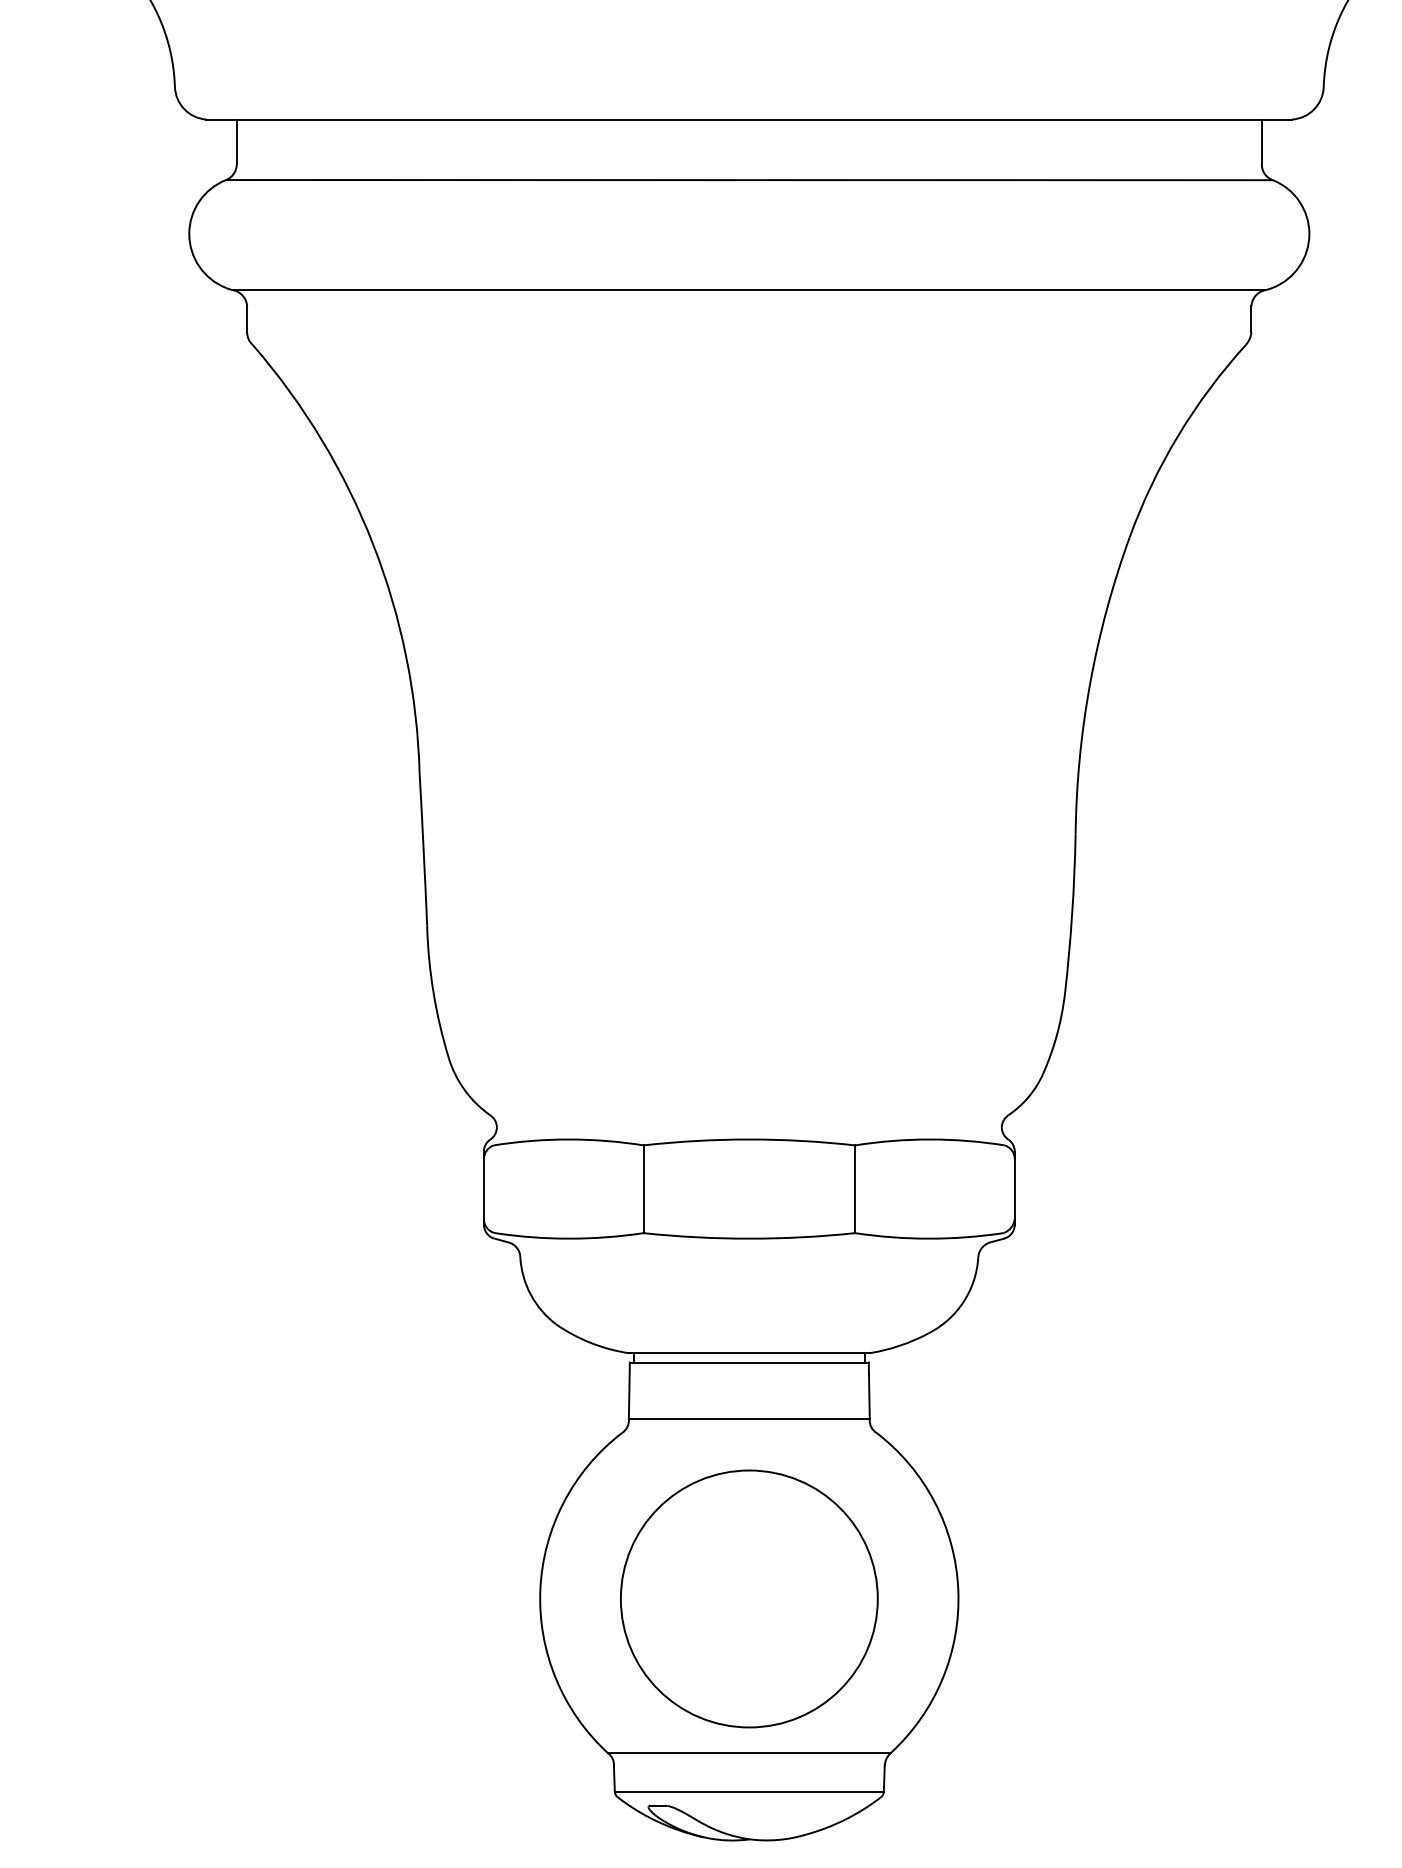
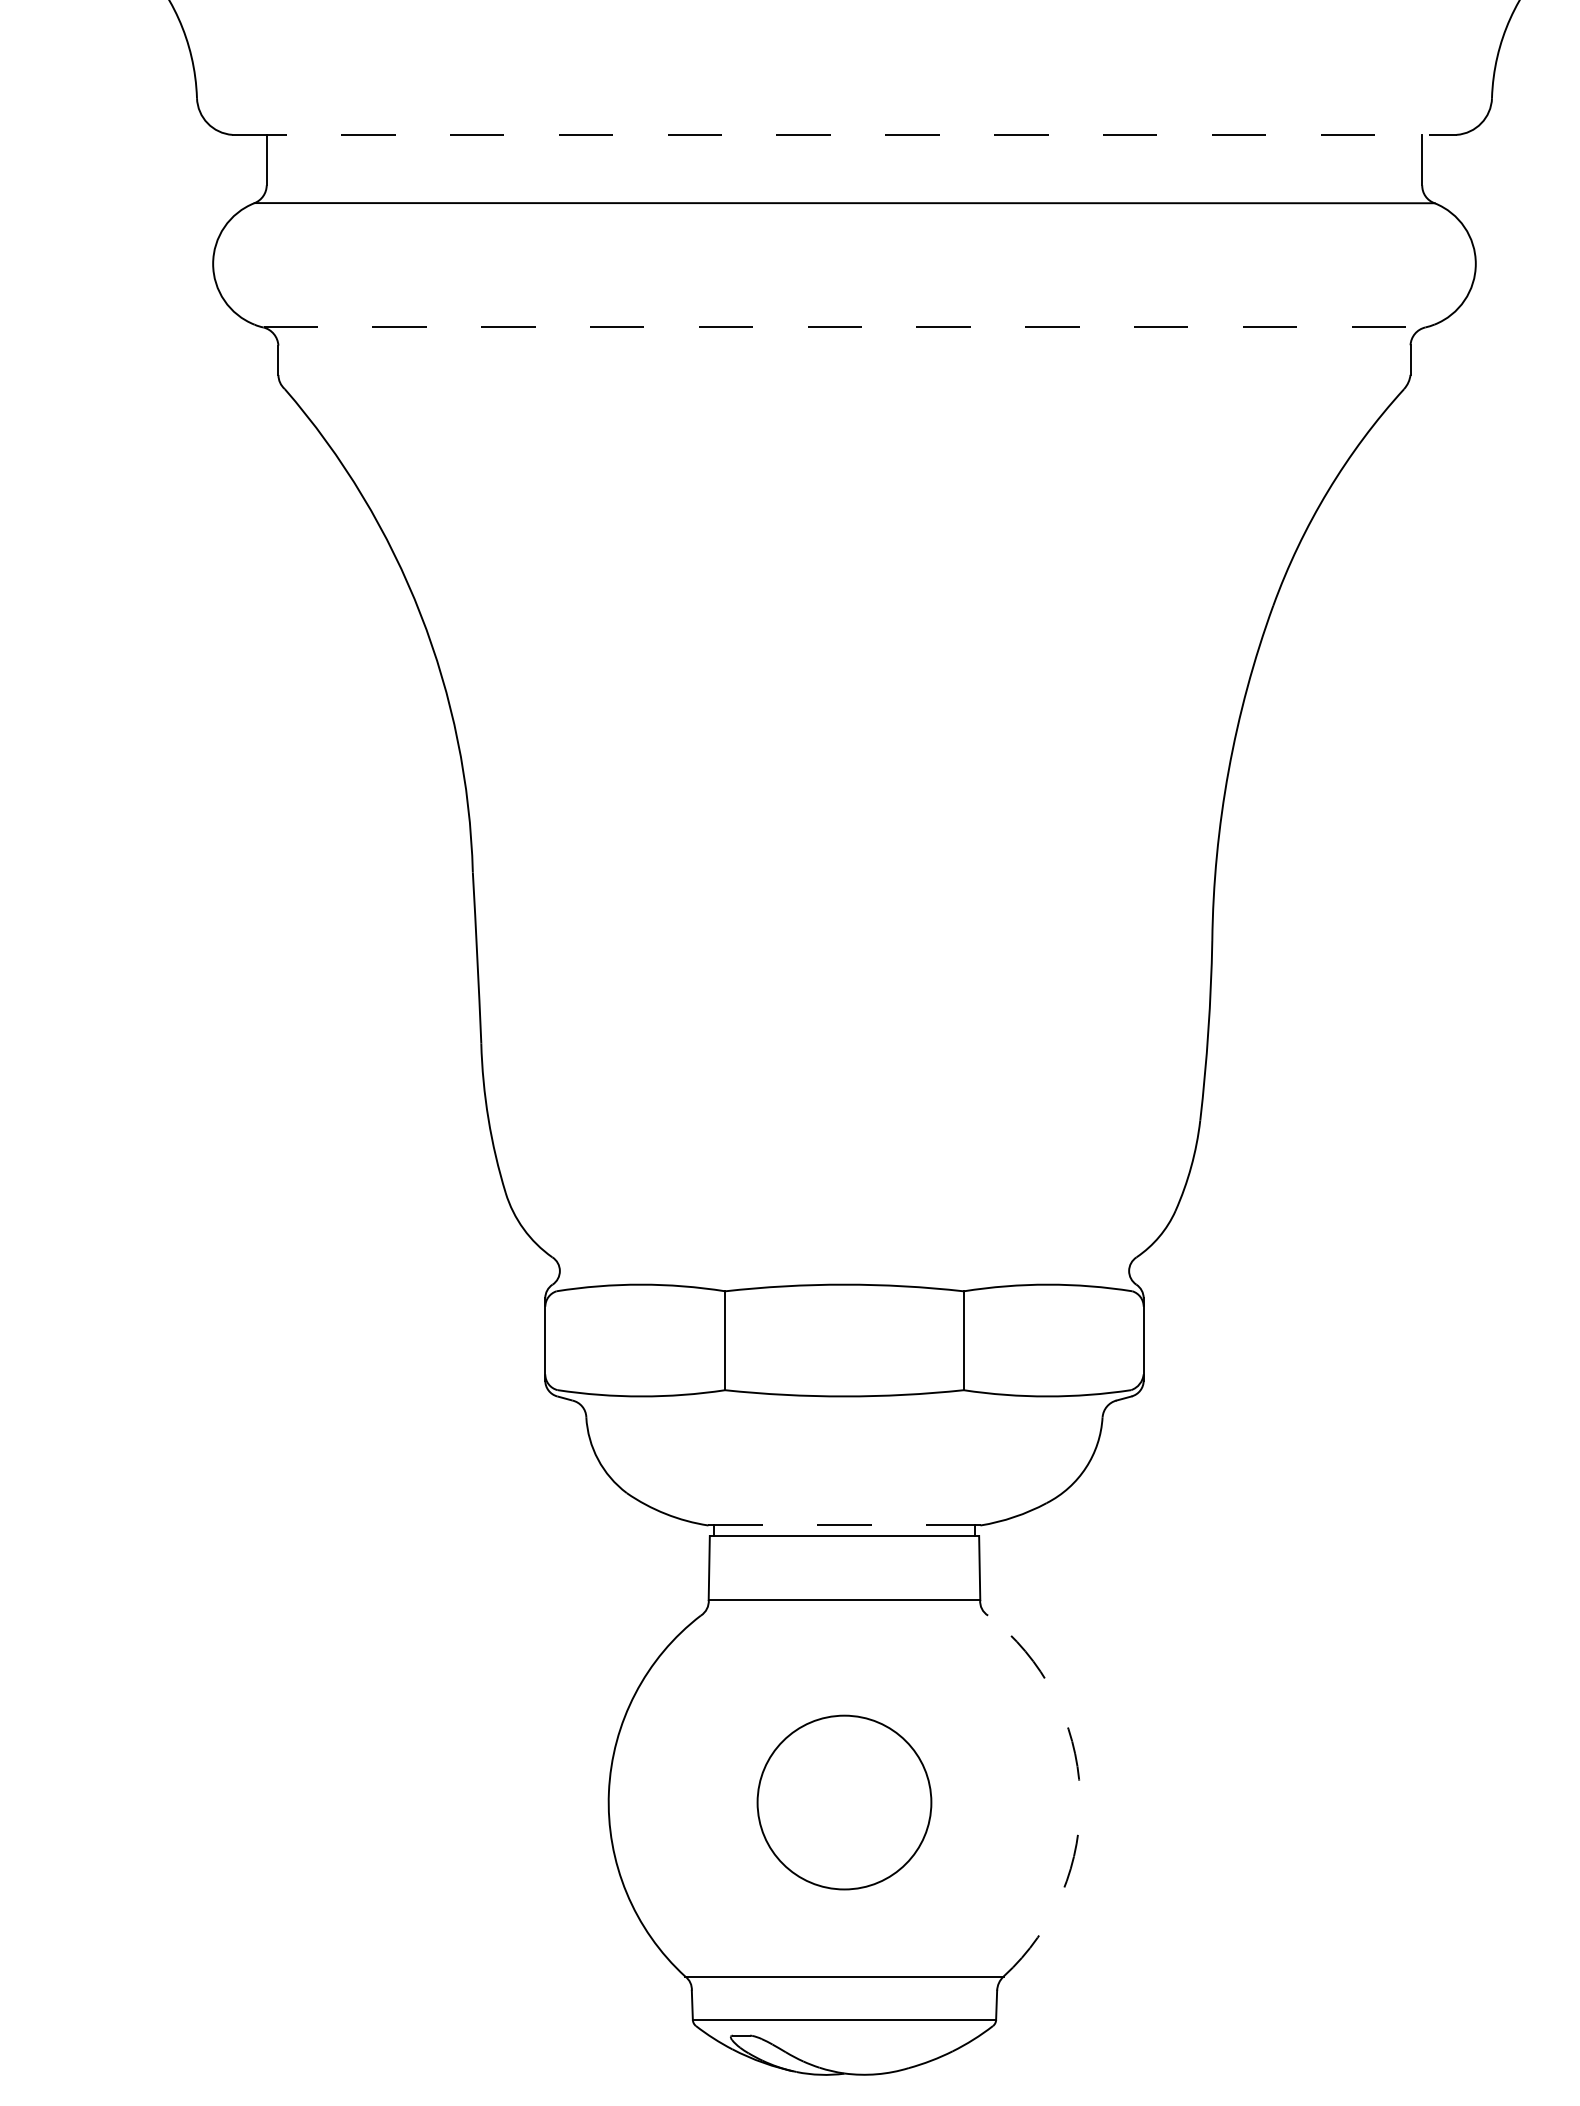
line: (750, 119) -> (845, 134), solid -> dashed
line: (749, 290) -> (844, 327), solid -> dashed
line: (749, 1353) -> (844, 1525), solid -> dashed
arc: (958, 1590) -> (1080, 1792), solid -> dashed
circle: (749, 1598) -> (844, 1802), size x0.6

